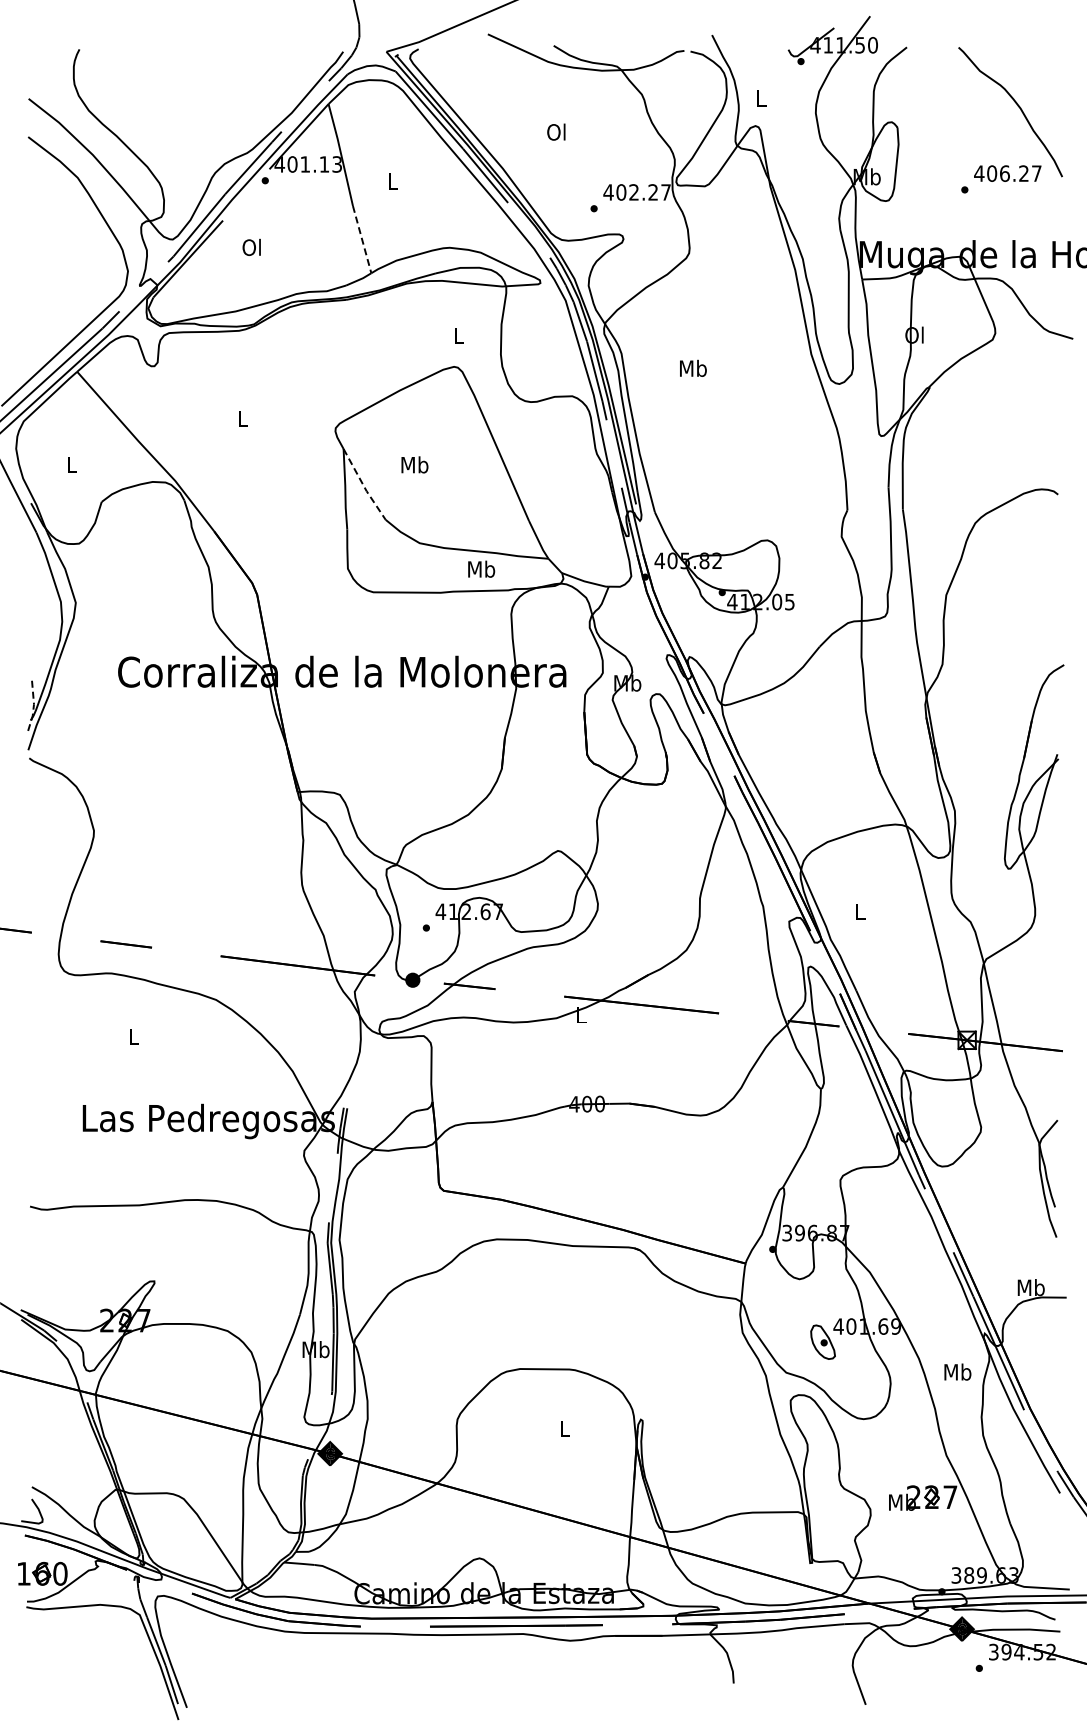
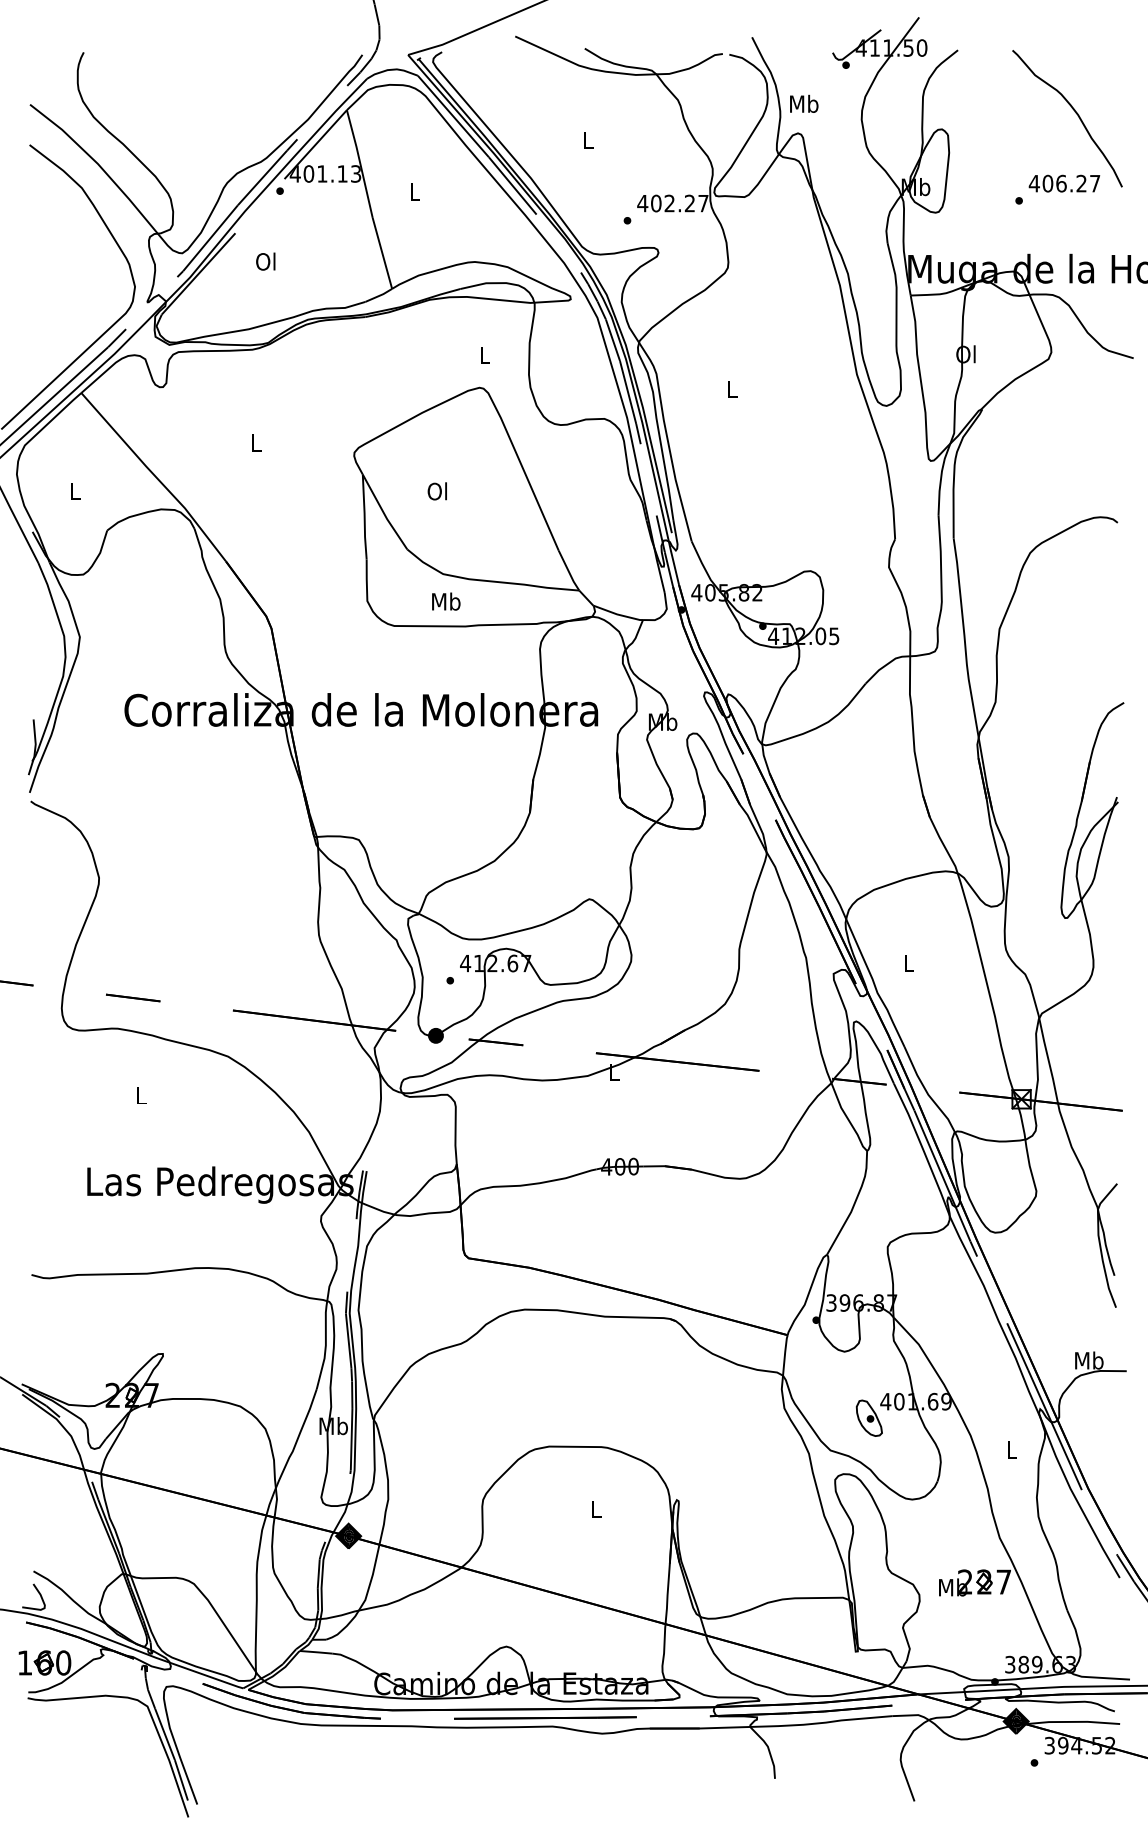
text: (761, 97) -> (804, 103), L -> Mb
text: (556, 131) -> (587, 139), Ol -> L
line: (362, 239) -> (382, 253), dashed -> solid
text: (693, 367) -> (732, 388), Mb -> L
text: (414, 464) -> (437, 490), Mb -> Ol
line: (363, 486) -> (383, 514), dashed -> solid
text: (481, 568) -> (446, 600), moved
line: (33, 708) -> (35, 748), dashed -> solid
text: (957, 1371) -> (1011, 1449), Mb -> L

